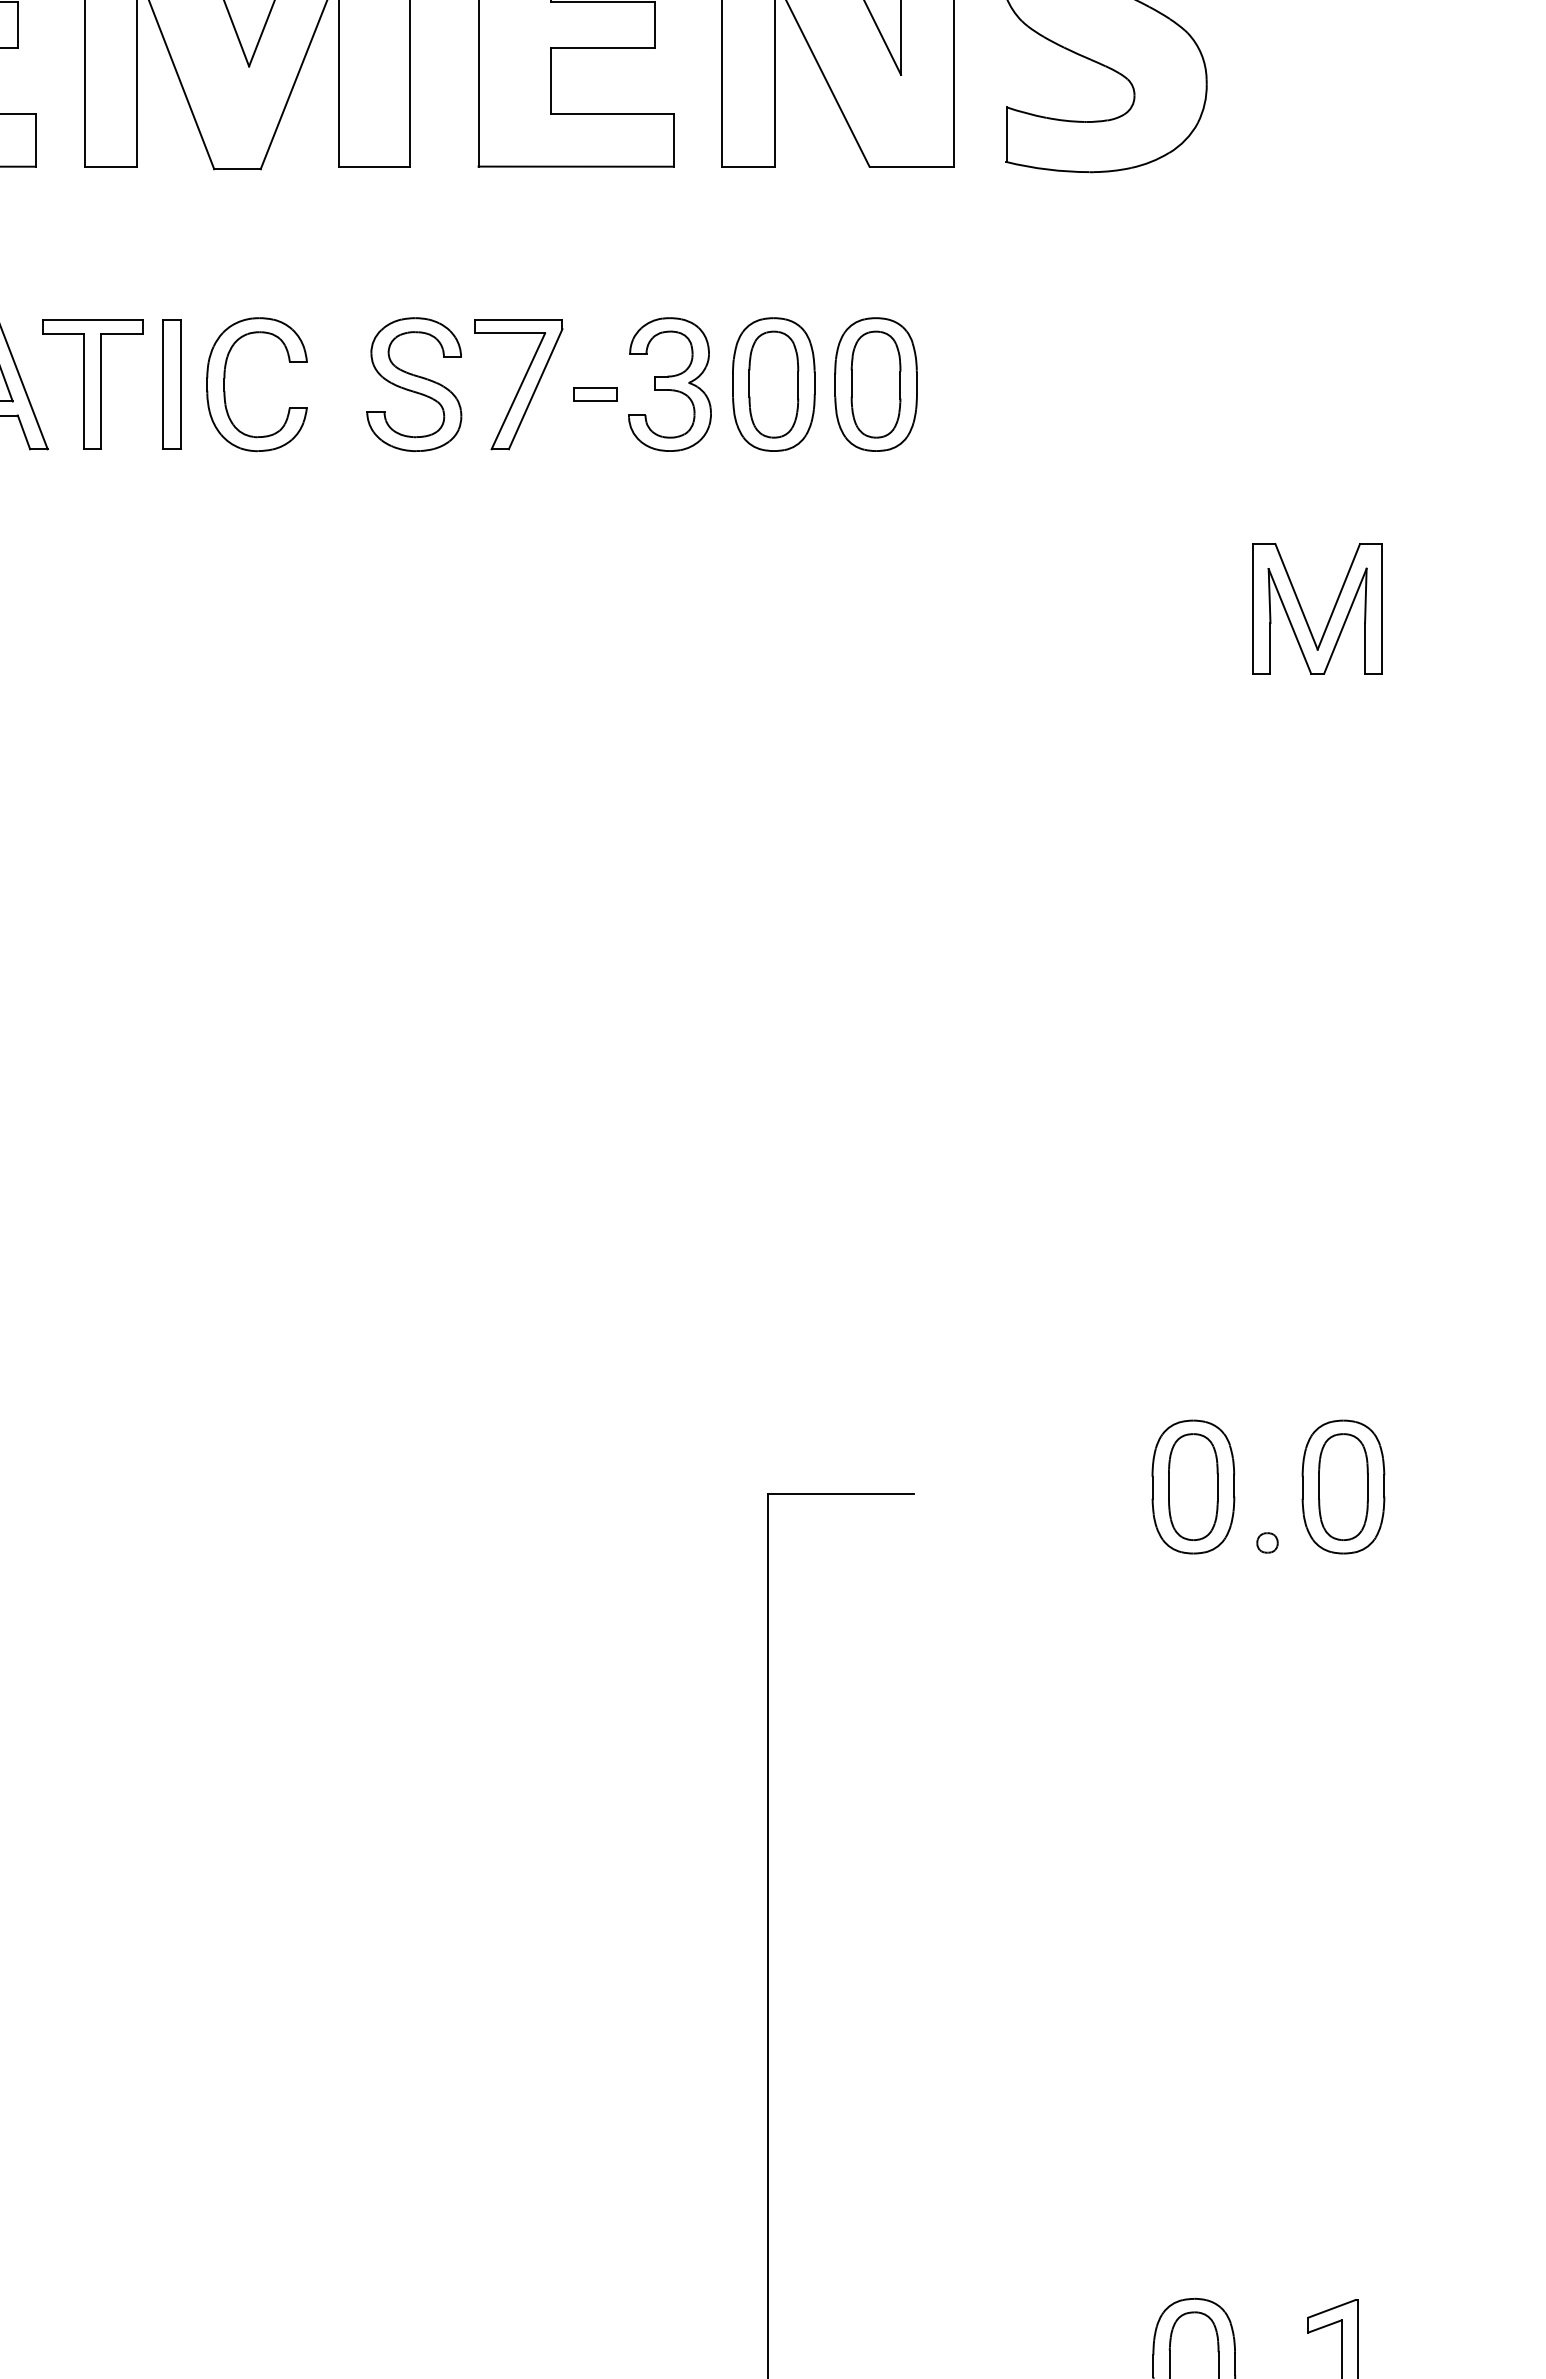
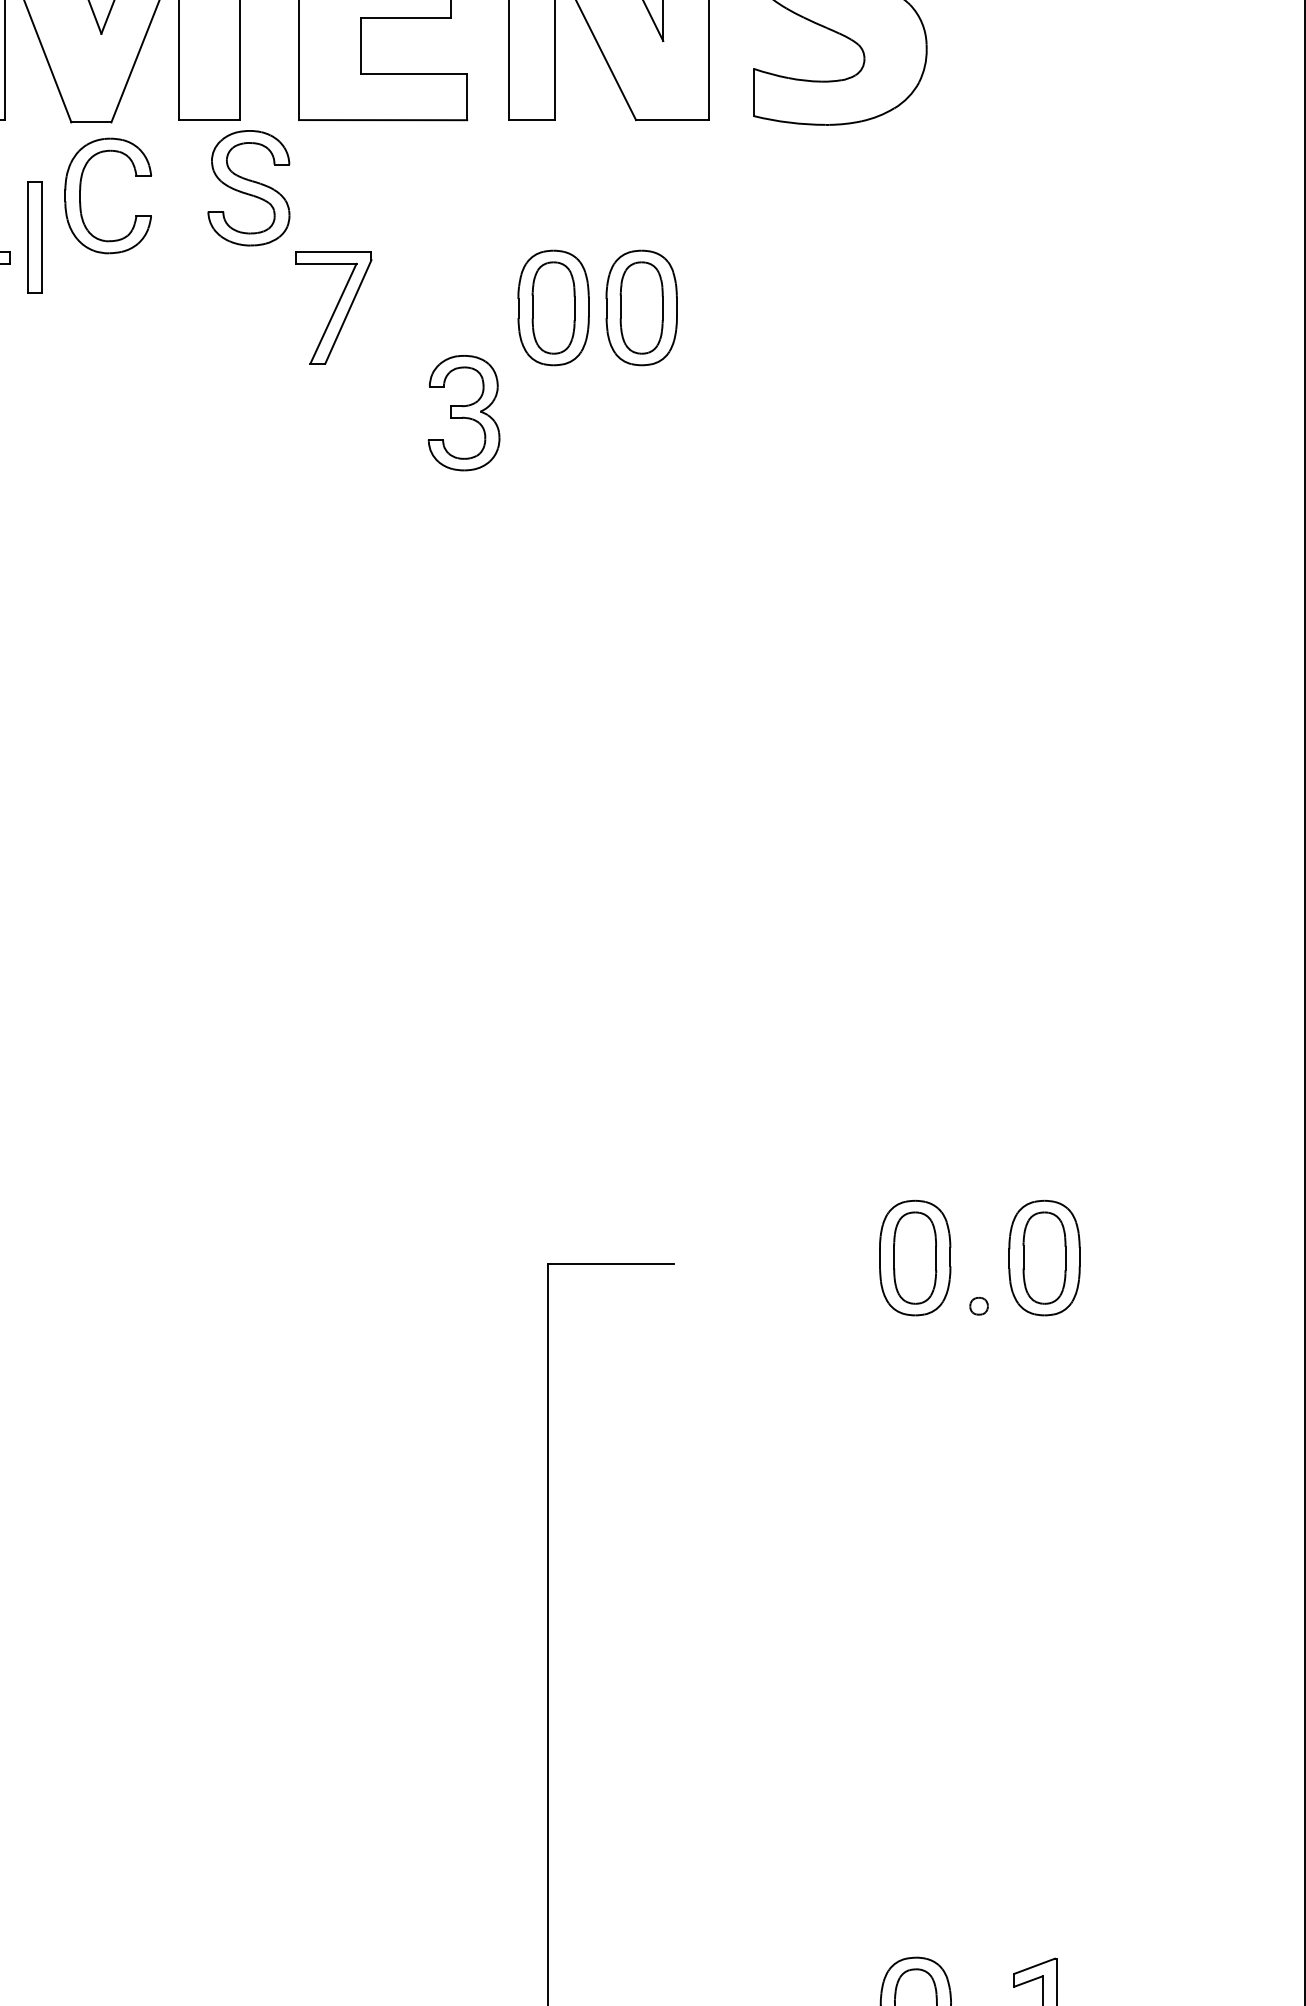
part: (225, 378) -> (81, 190), moved
part: (171, 384) -> (34, 237), moved
part: (414, 384) -> (249, 188), moved
part: (669, 384) -> (463, 413), moved
part: (595, 394) -> (399, 316), removed
part: (1304, 613) -> (1010, 505), removed

